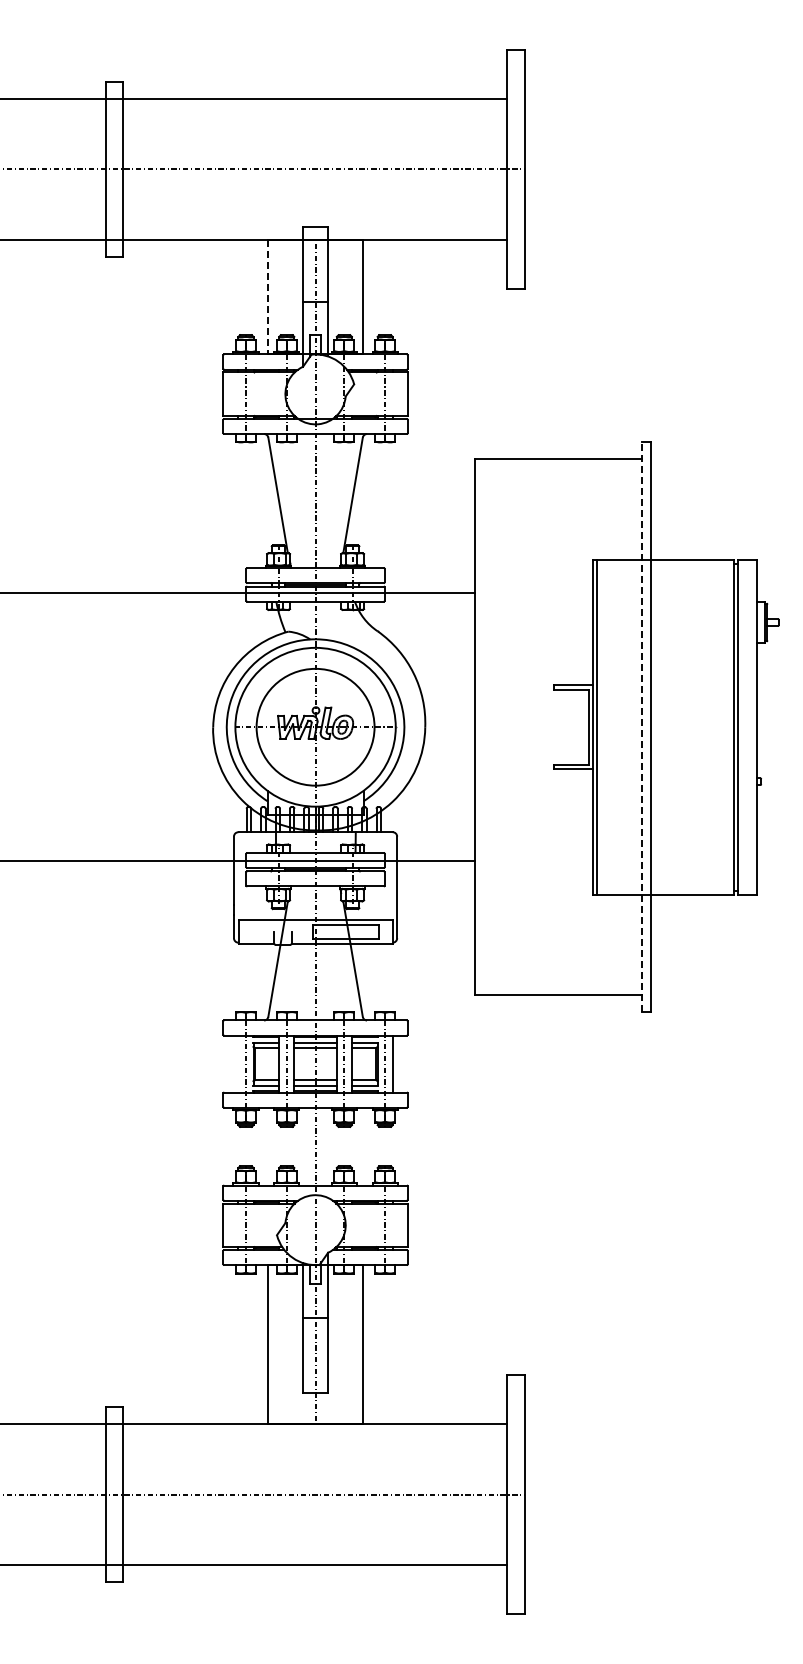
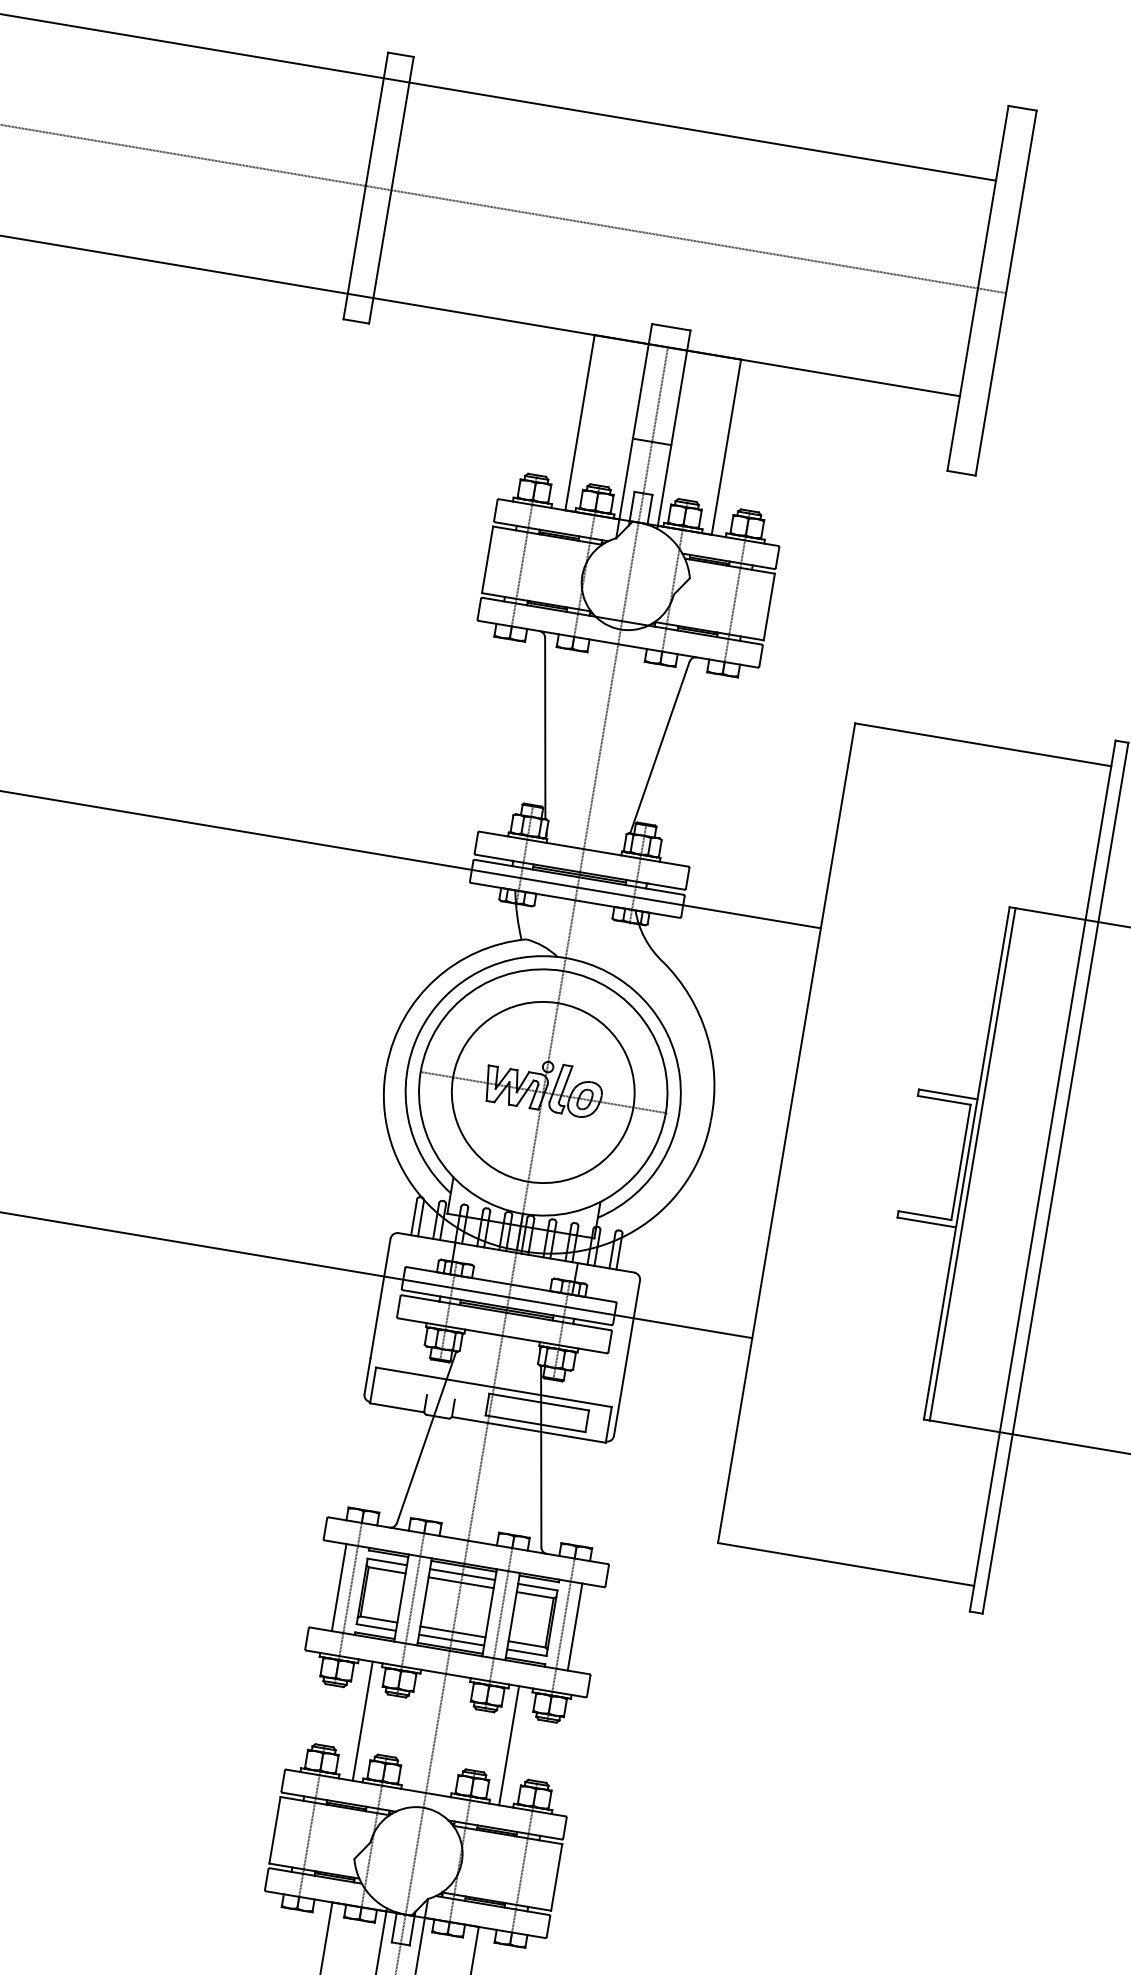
line: (267, 297) -> (579, 423), dashed -> solid
line: (642, 727) -> (1042, 1176), dashed -> solid
line: (238, 1063) -> (339, 1586), added
line: (267, 1146) -> (362, 1721), added
line: (363, 1146) -> (509, 1745), added

